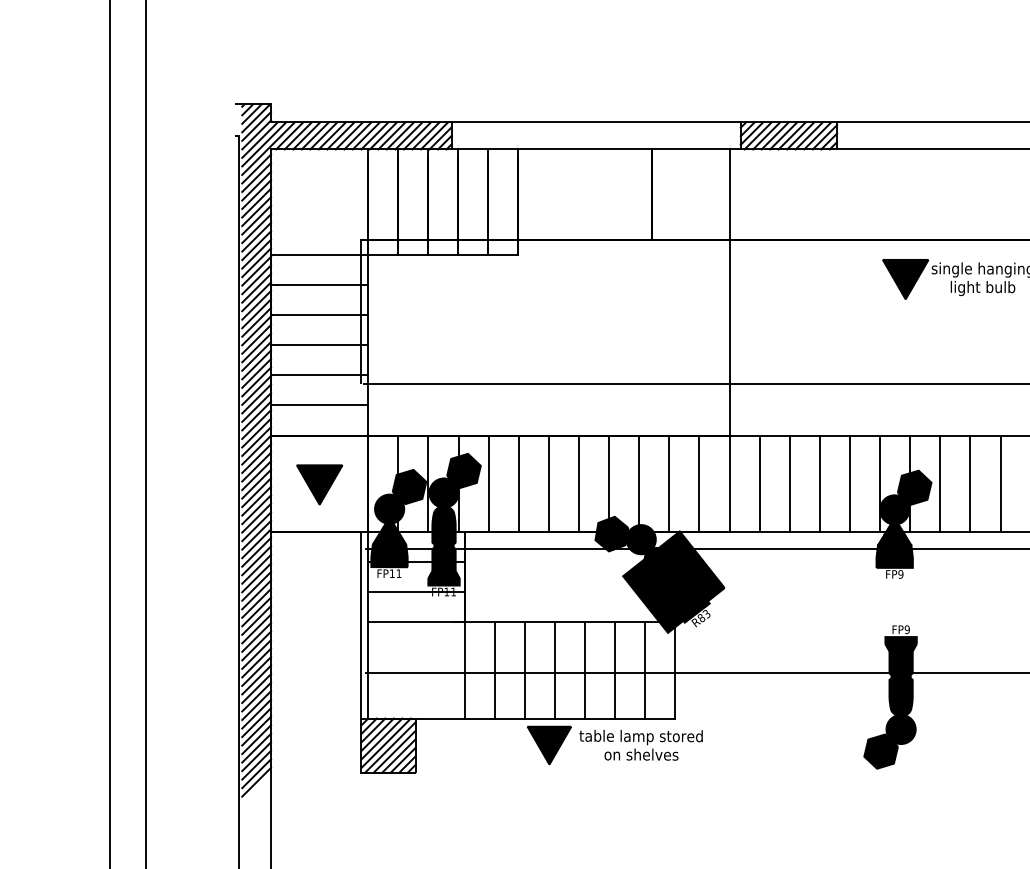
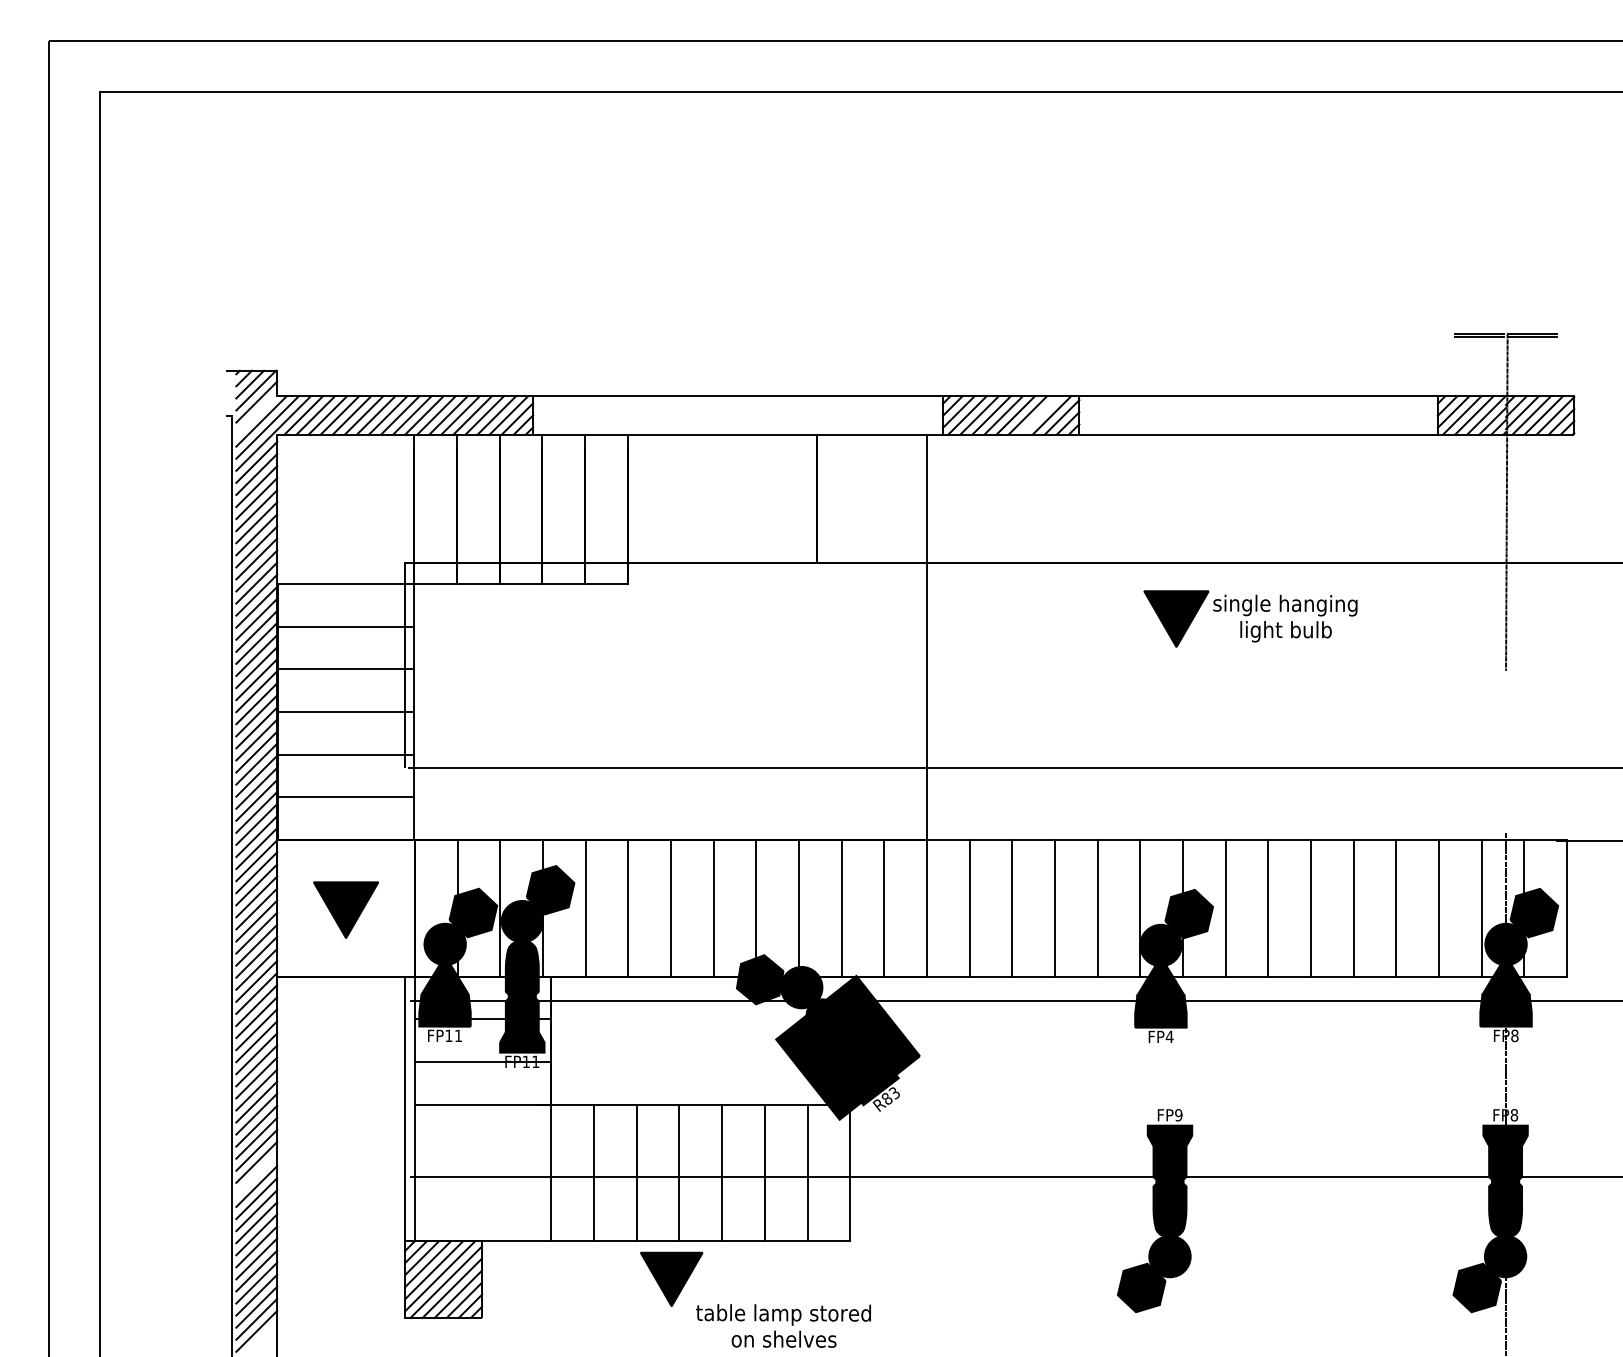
line: (256, 134) -> (256, 413), removed
line: (809, 135) -> (1039, 415), removed
text: (900, 574) -> (1169, 1036), FP9 -> FP4
line: (256, 671) -> (256, 1174), removed
text: (641, 744) -> (783, 1325), moved

